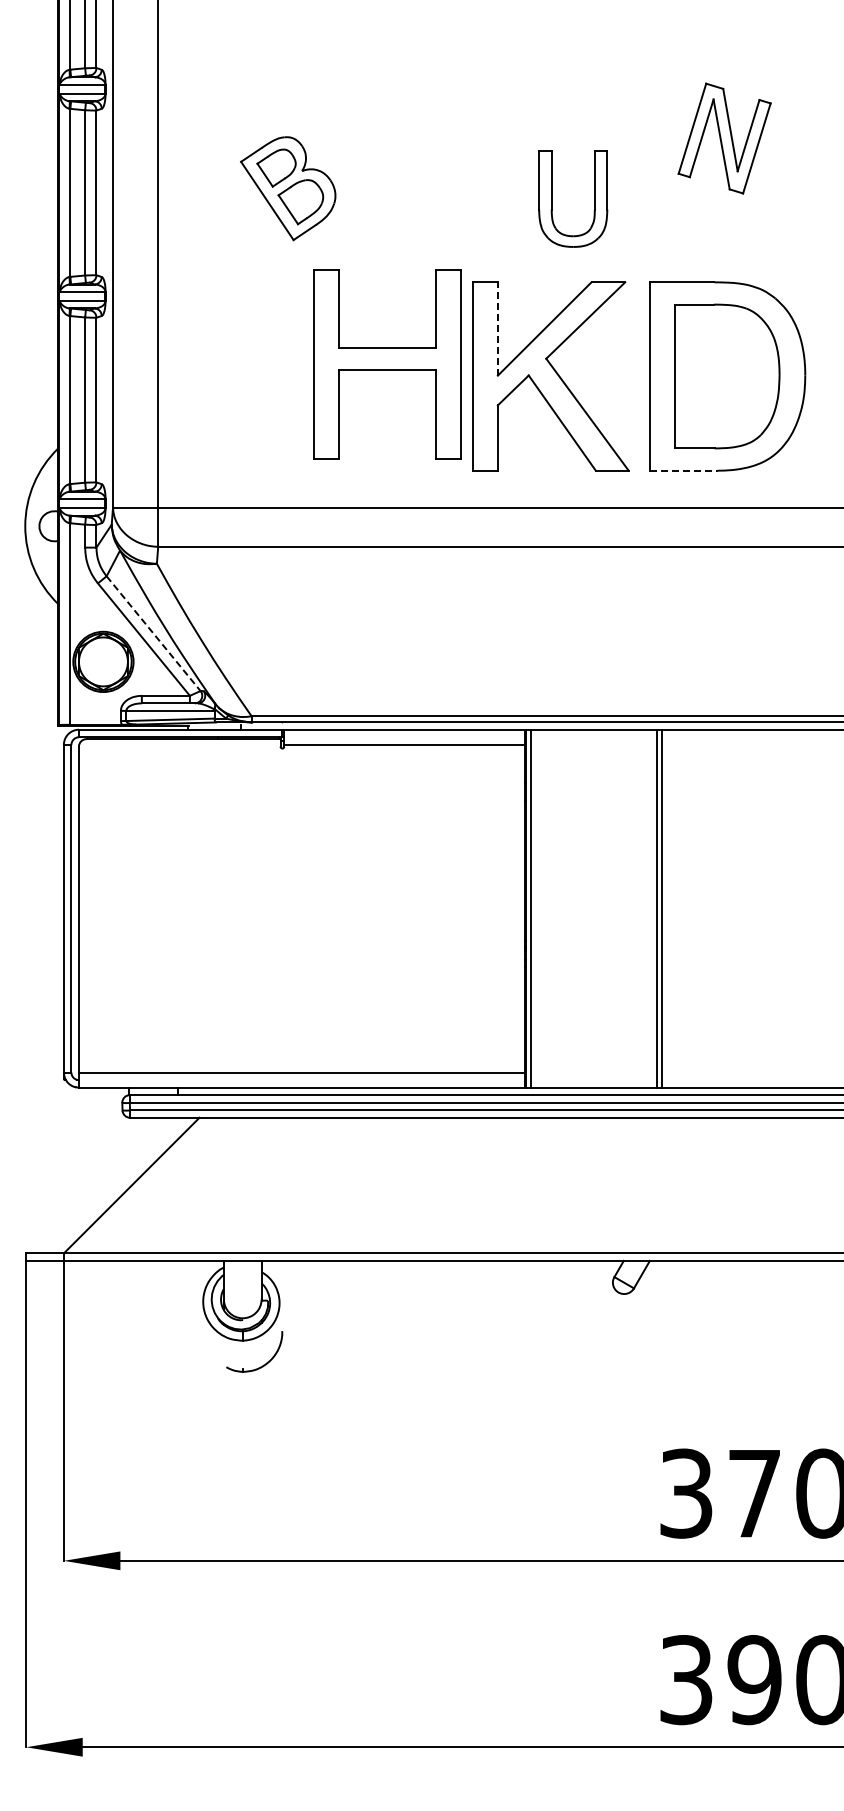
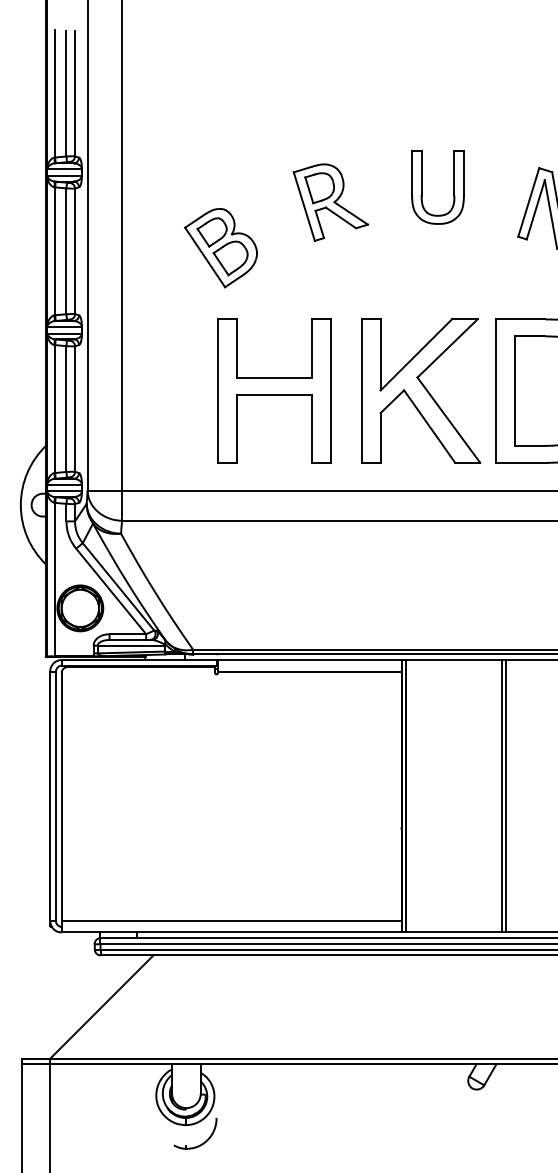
part: (432, 128) -> (330, 202), added
part: (552, 198) -> (422, 187), moved
line: (497, 329) -> (380, 355), dashed -> solid
part: (387, 364) -> (274, 391), moved
line: (684, 470) -> (522, 462), dashed -> solid
line: (153, 634) -> (118, 587), dashed -> solid

